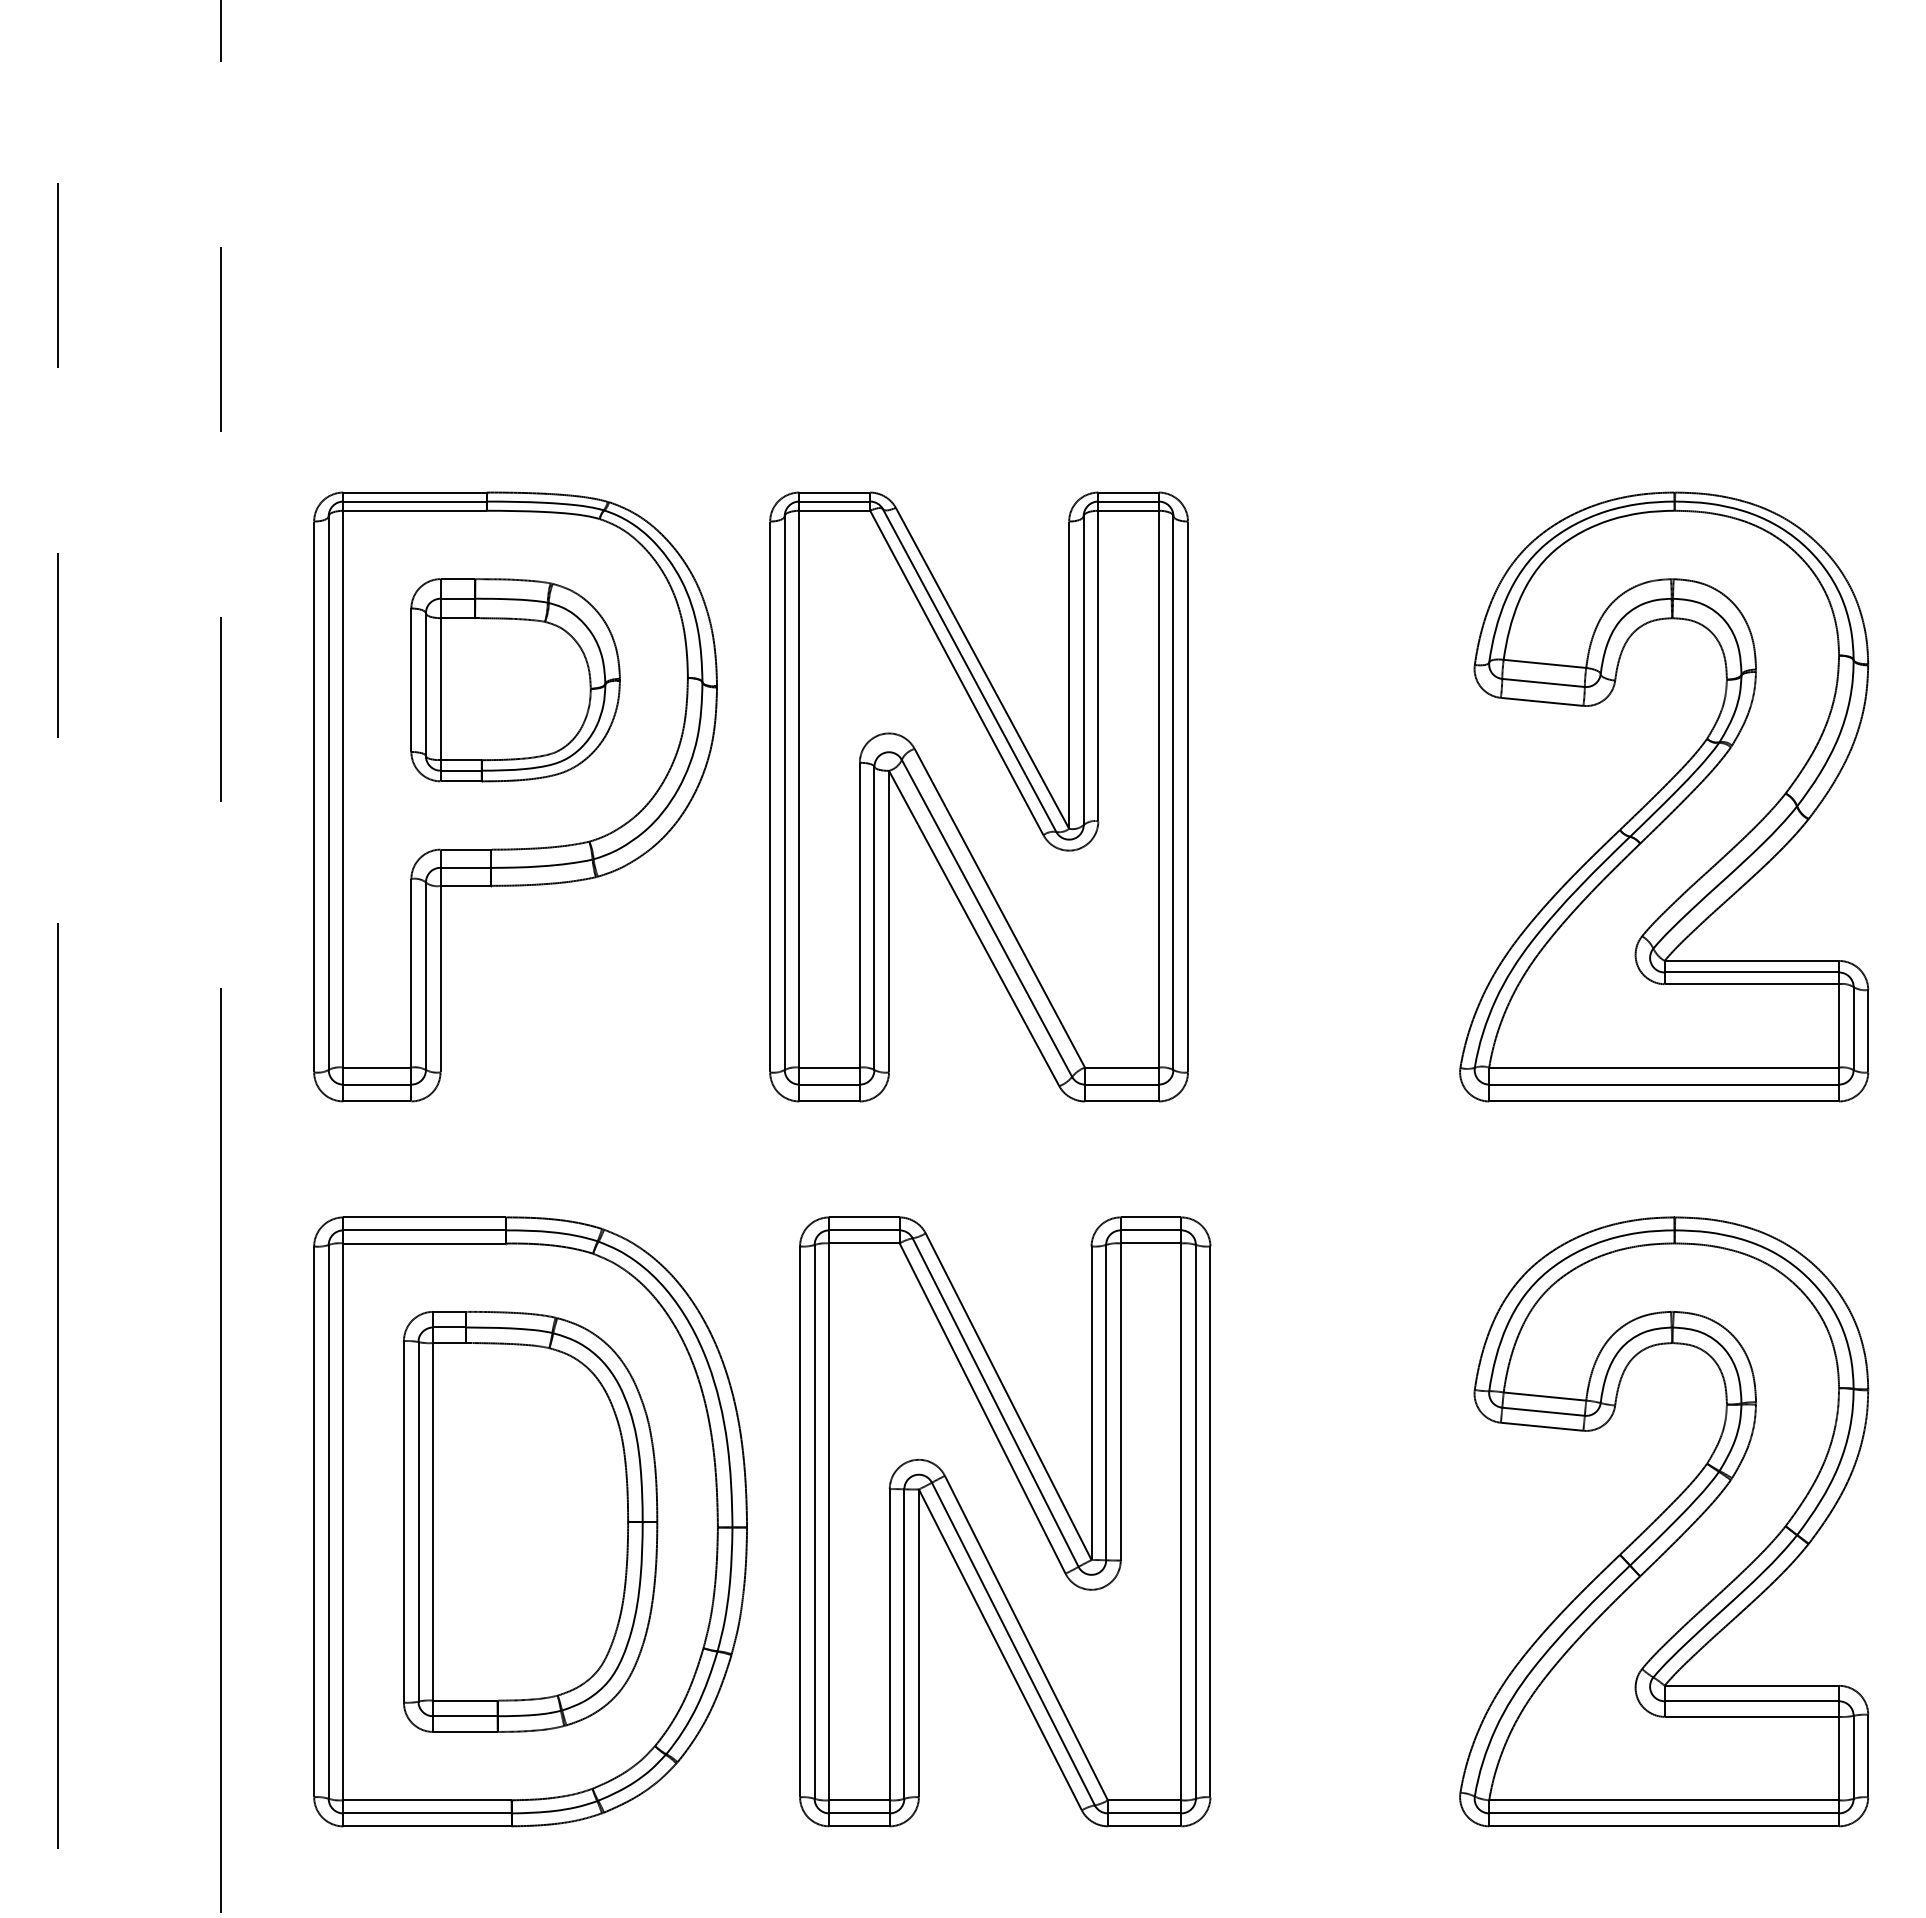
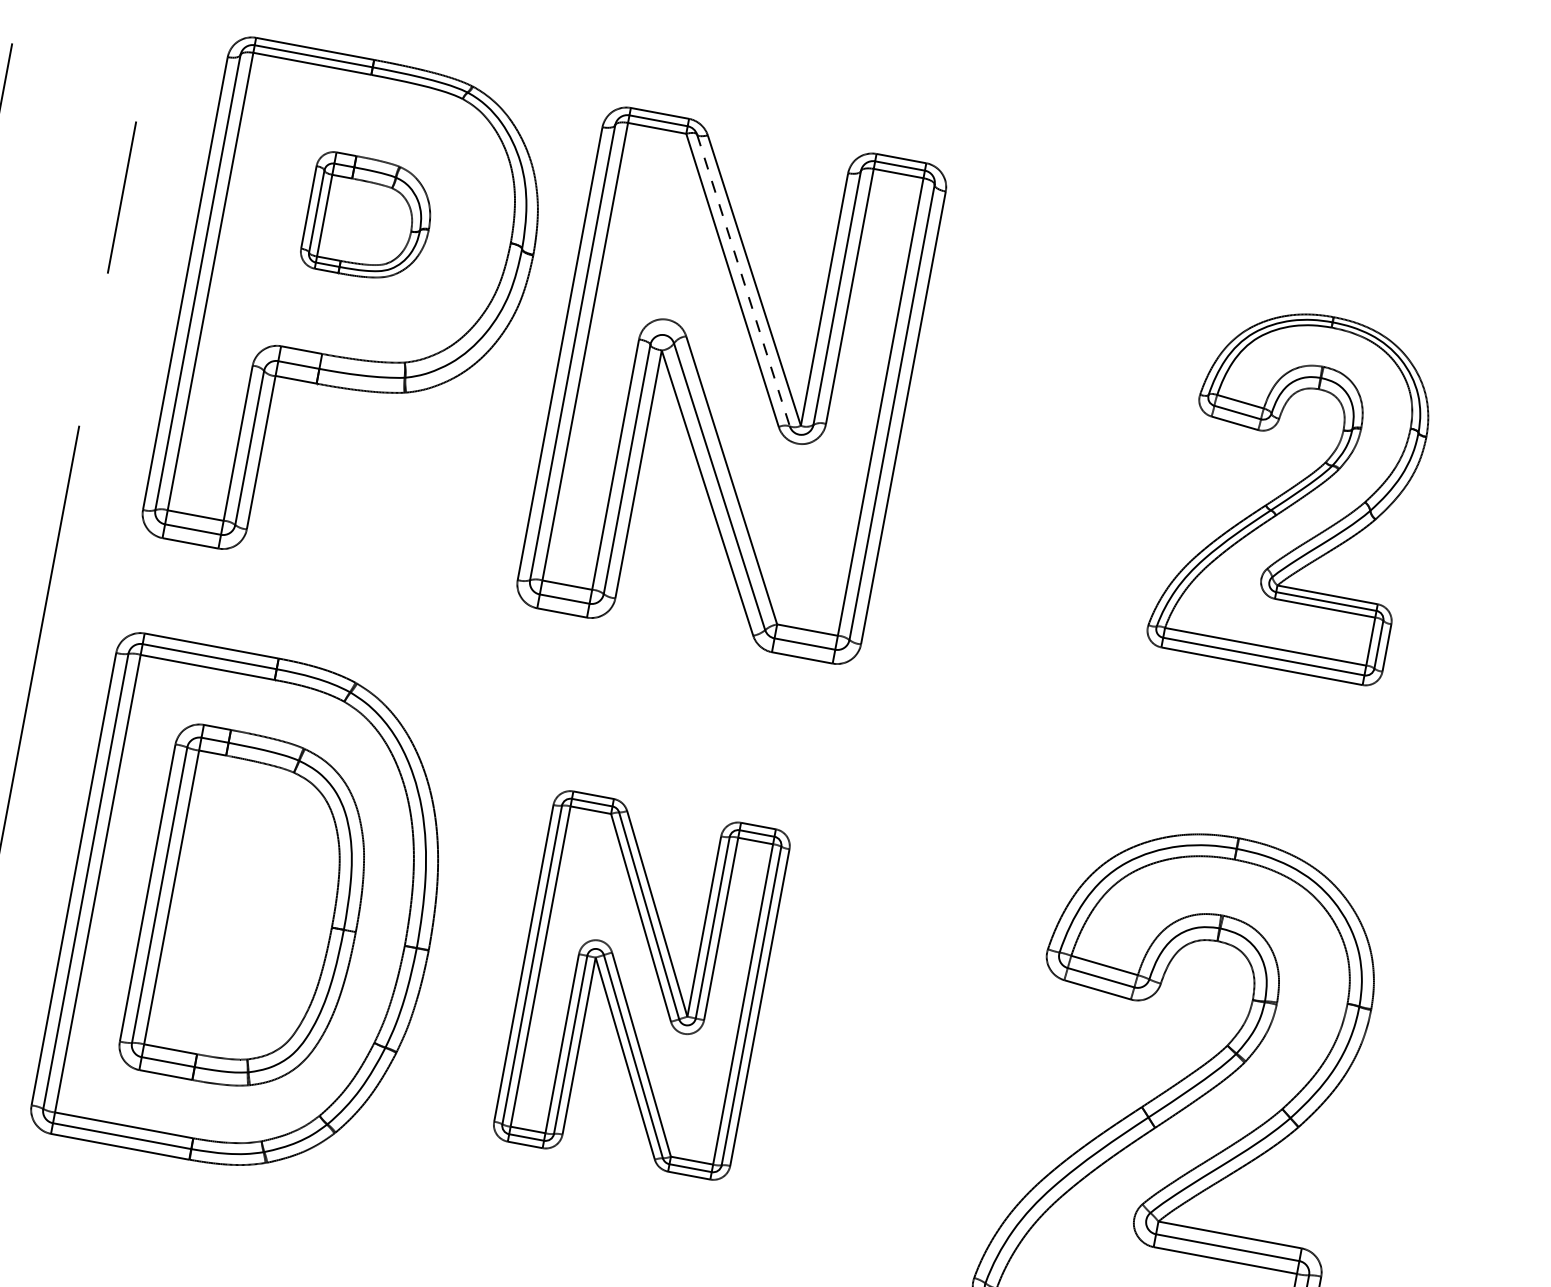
line: (969, 671) -> (743, 281), solid -> dashed
part: (515, 680) -> (368, 218), size x0.7
part: (1664, 796) -> (1295, 490), size x0.7
part: (1005, 1521) -> (642, 985), size x0.7

